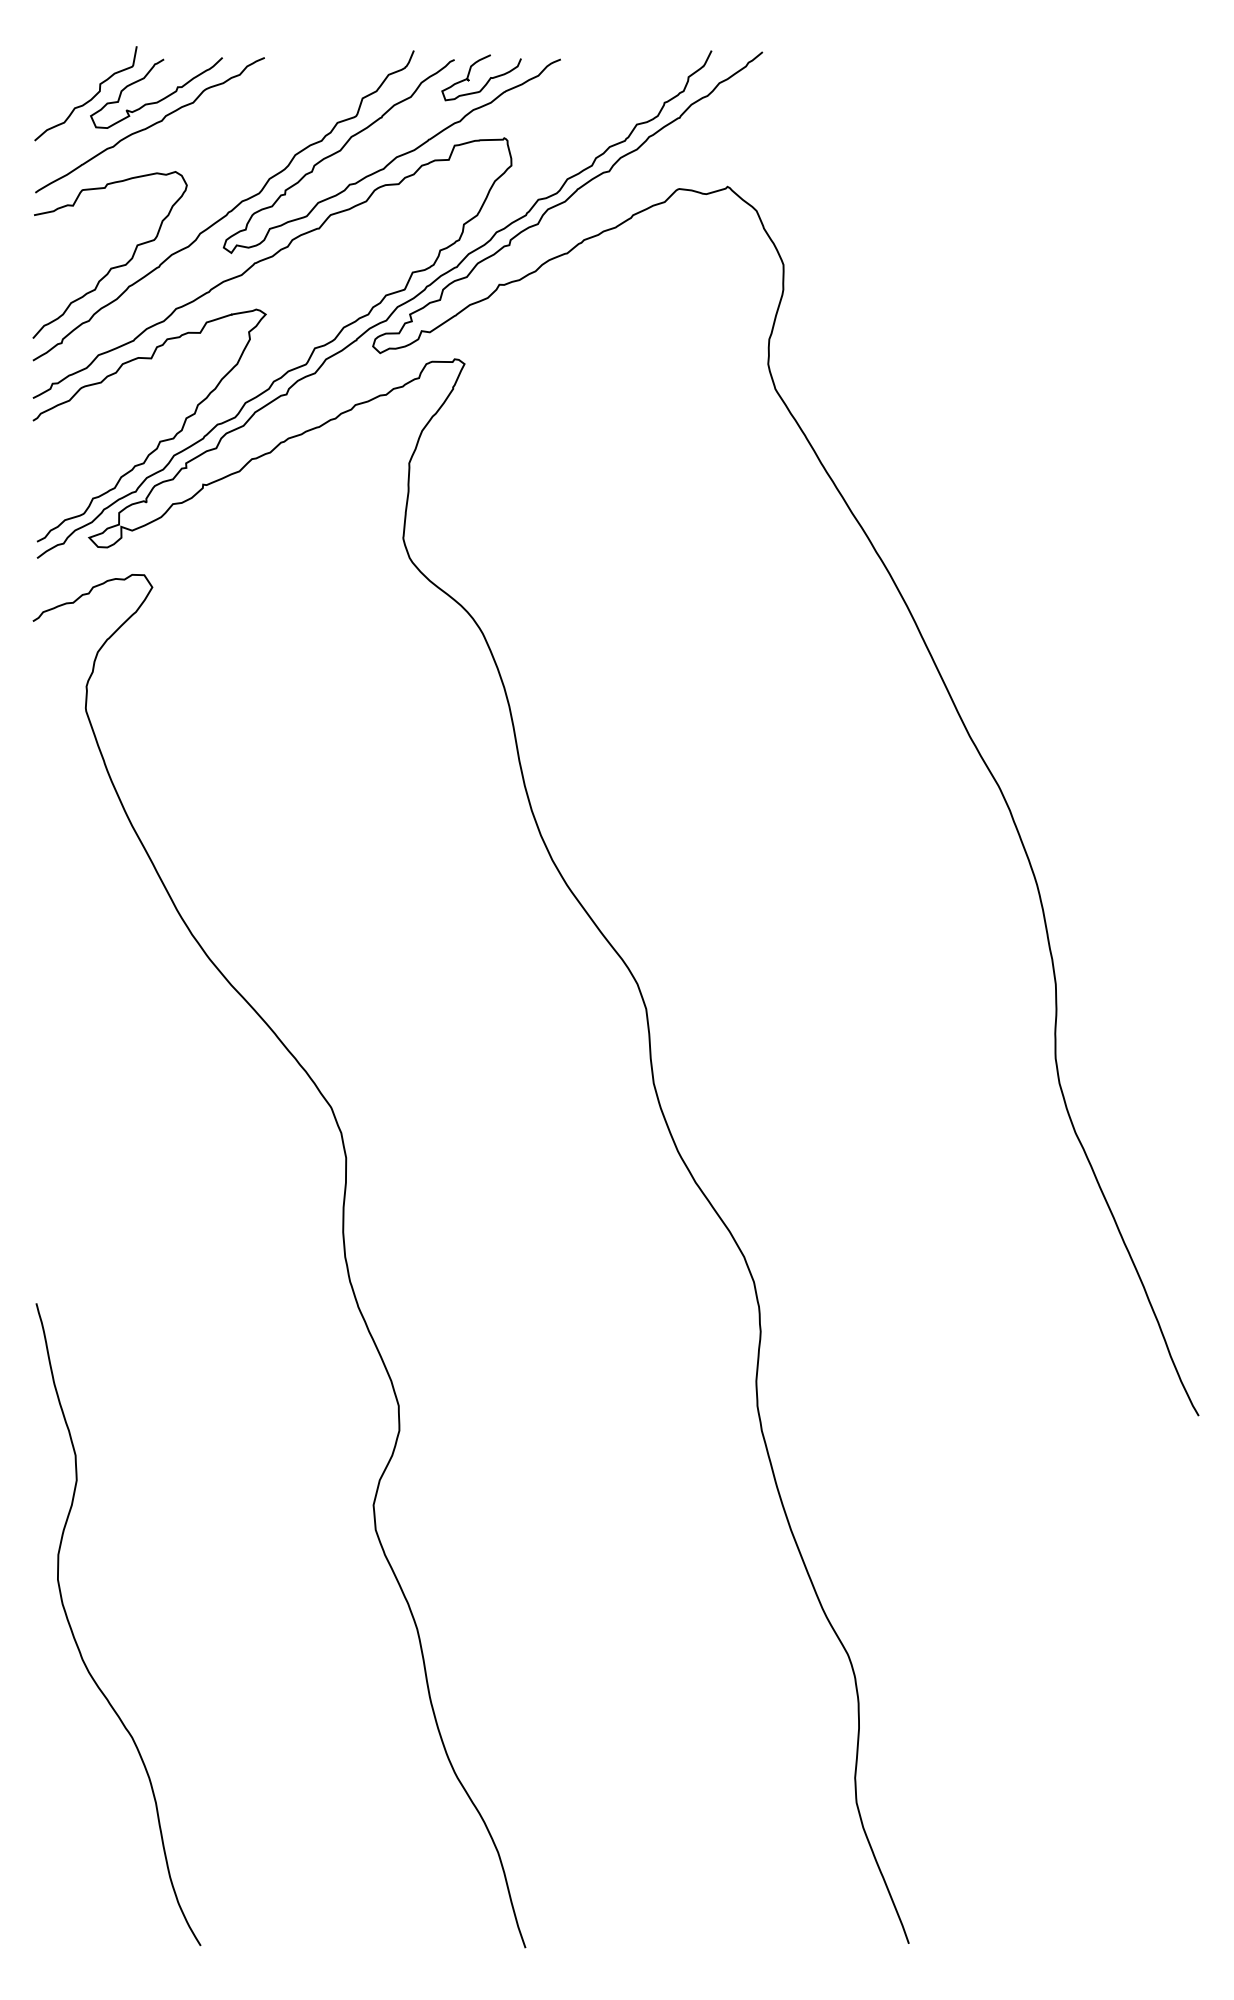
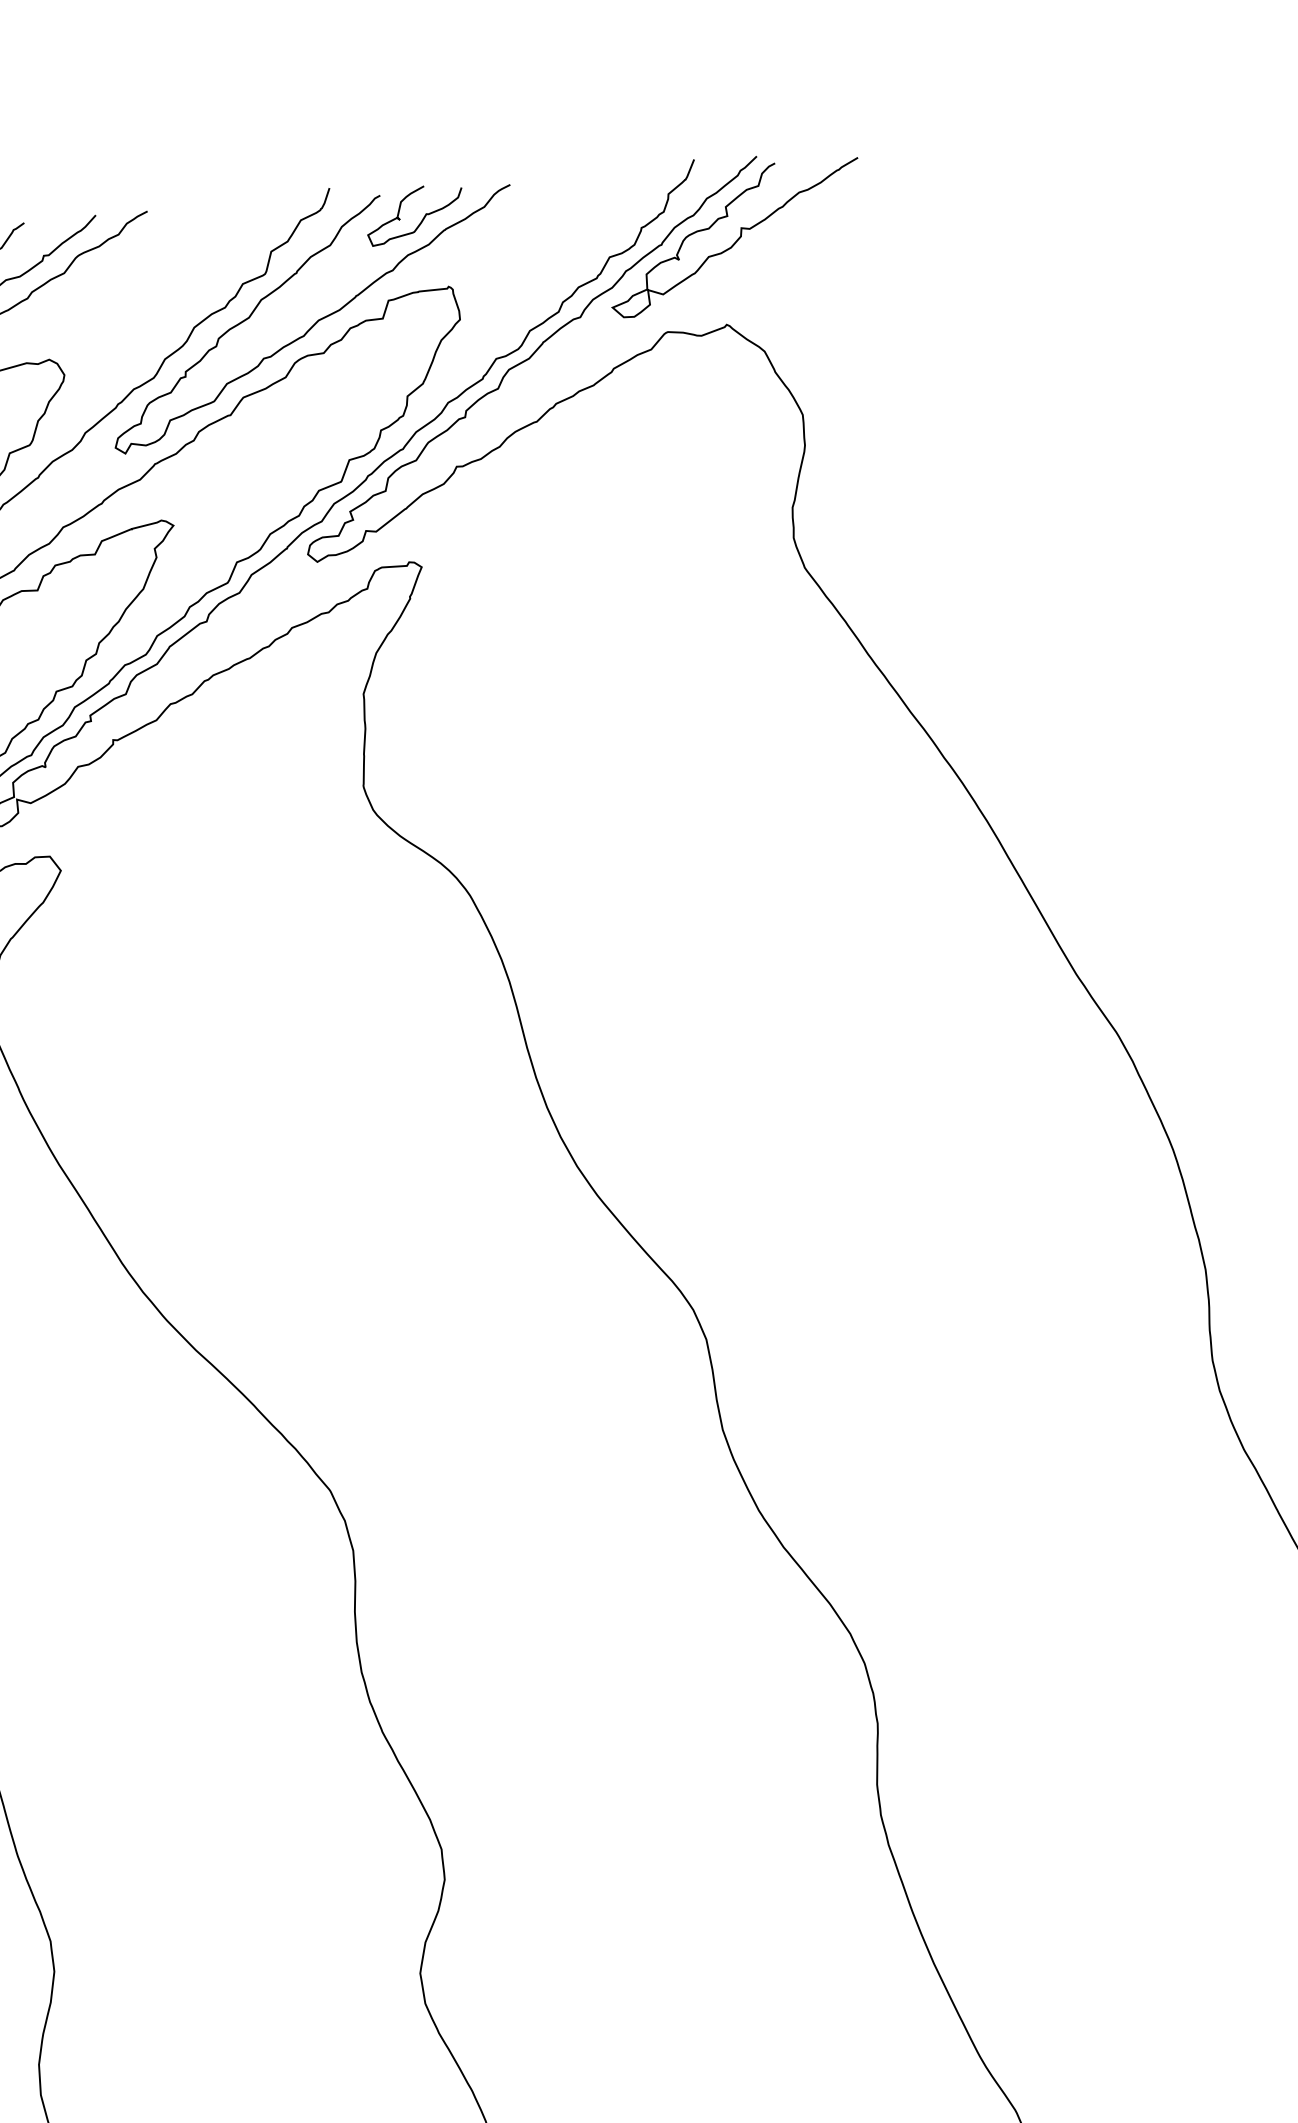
curve: (741, 117) -> (737, 238), added

